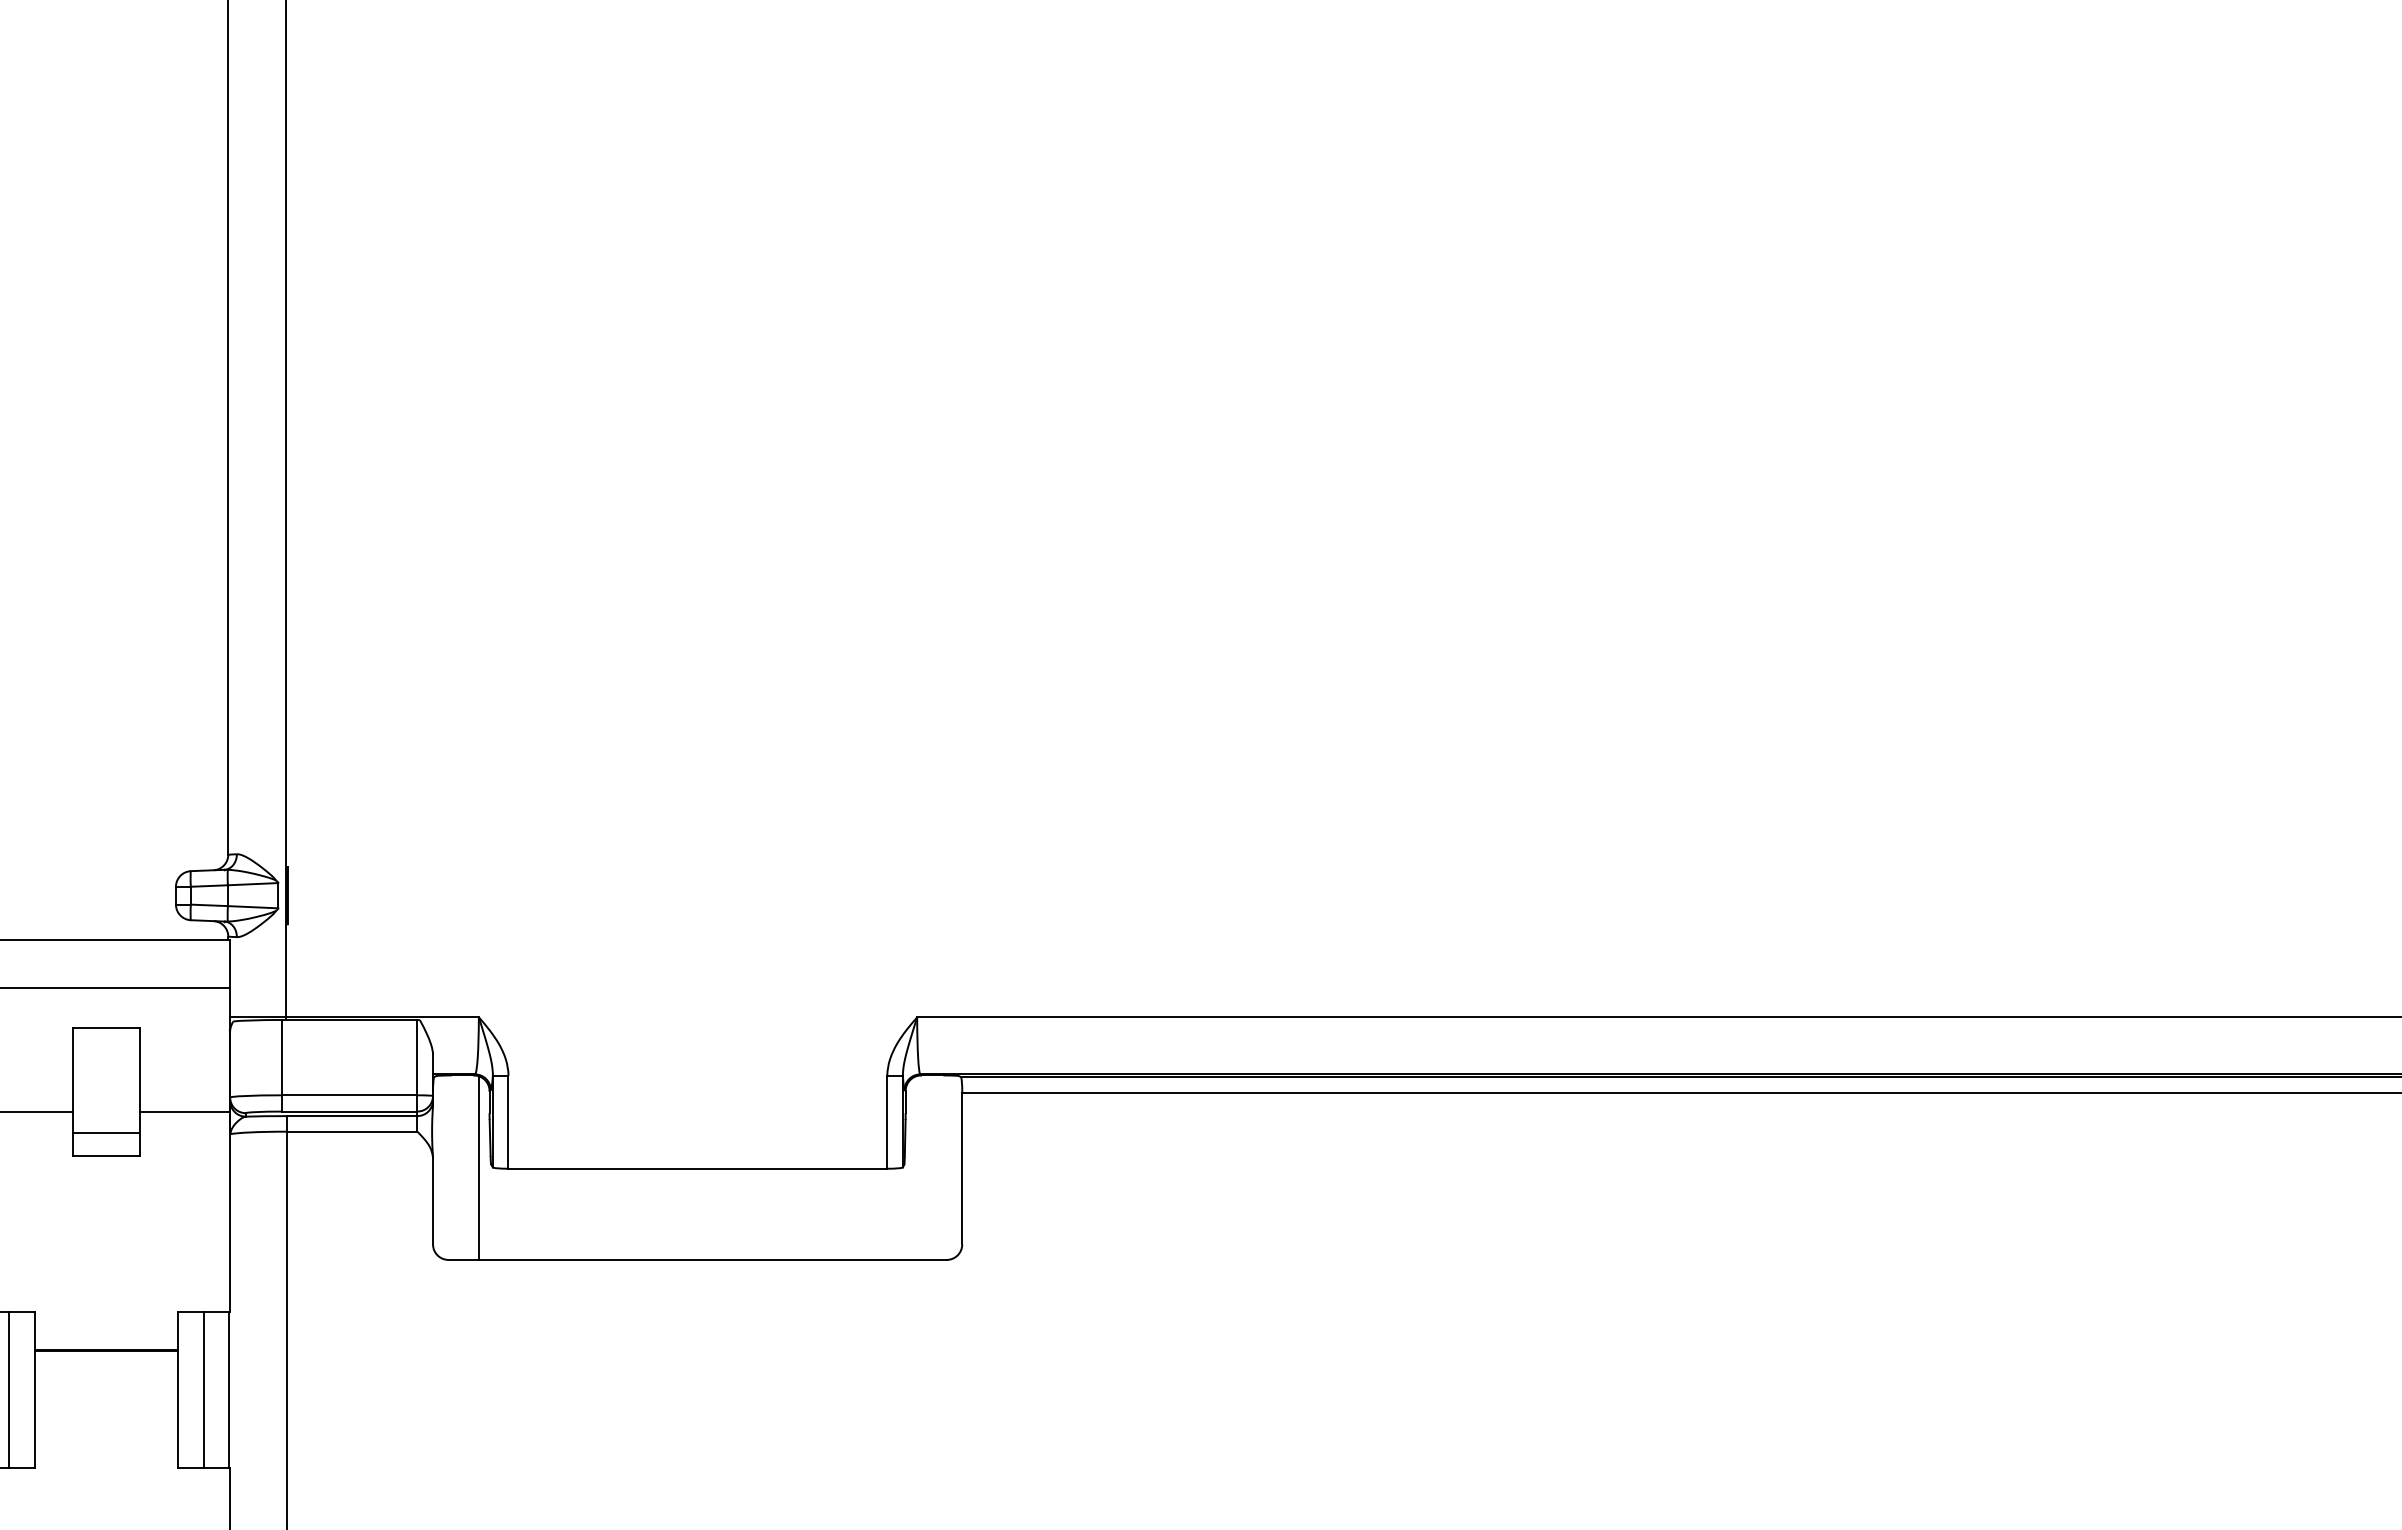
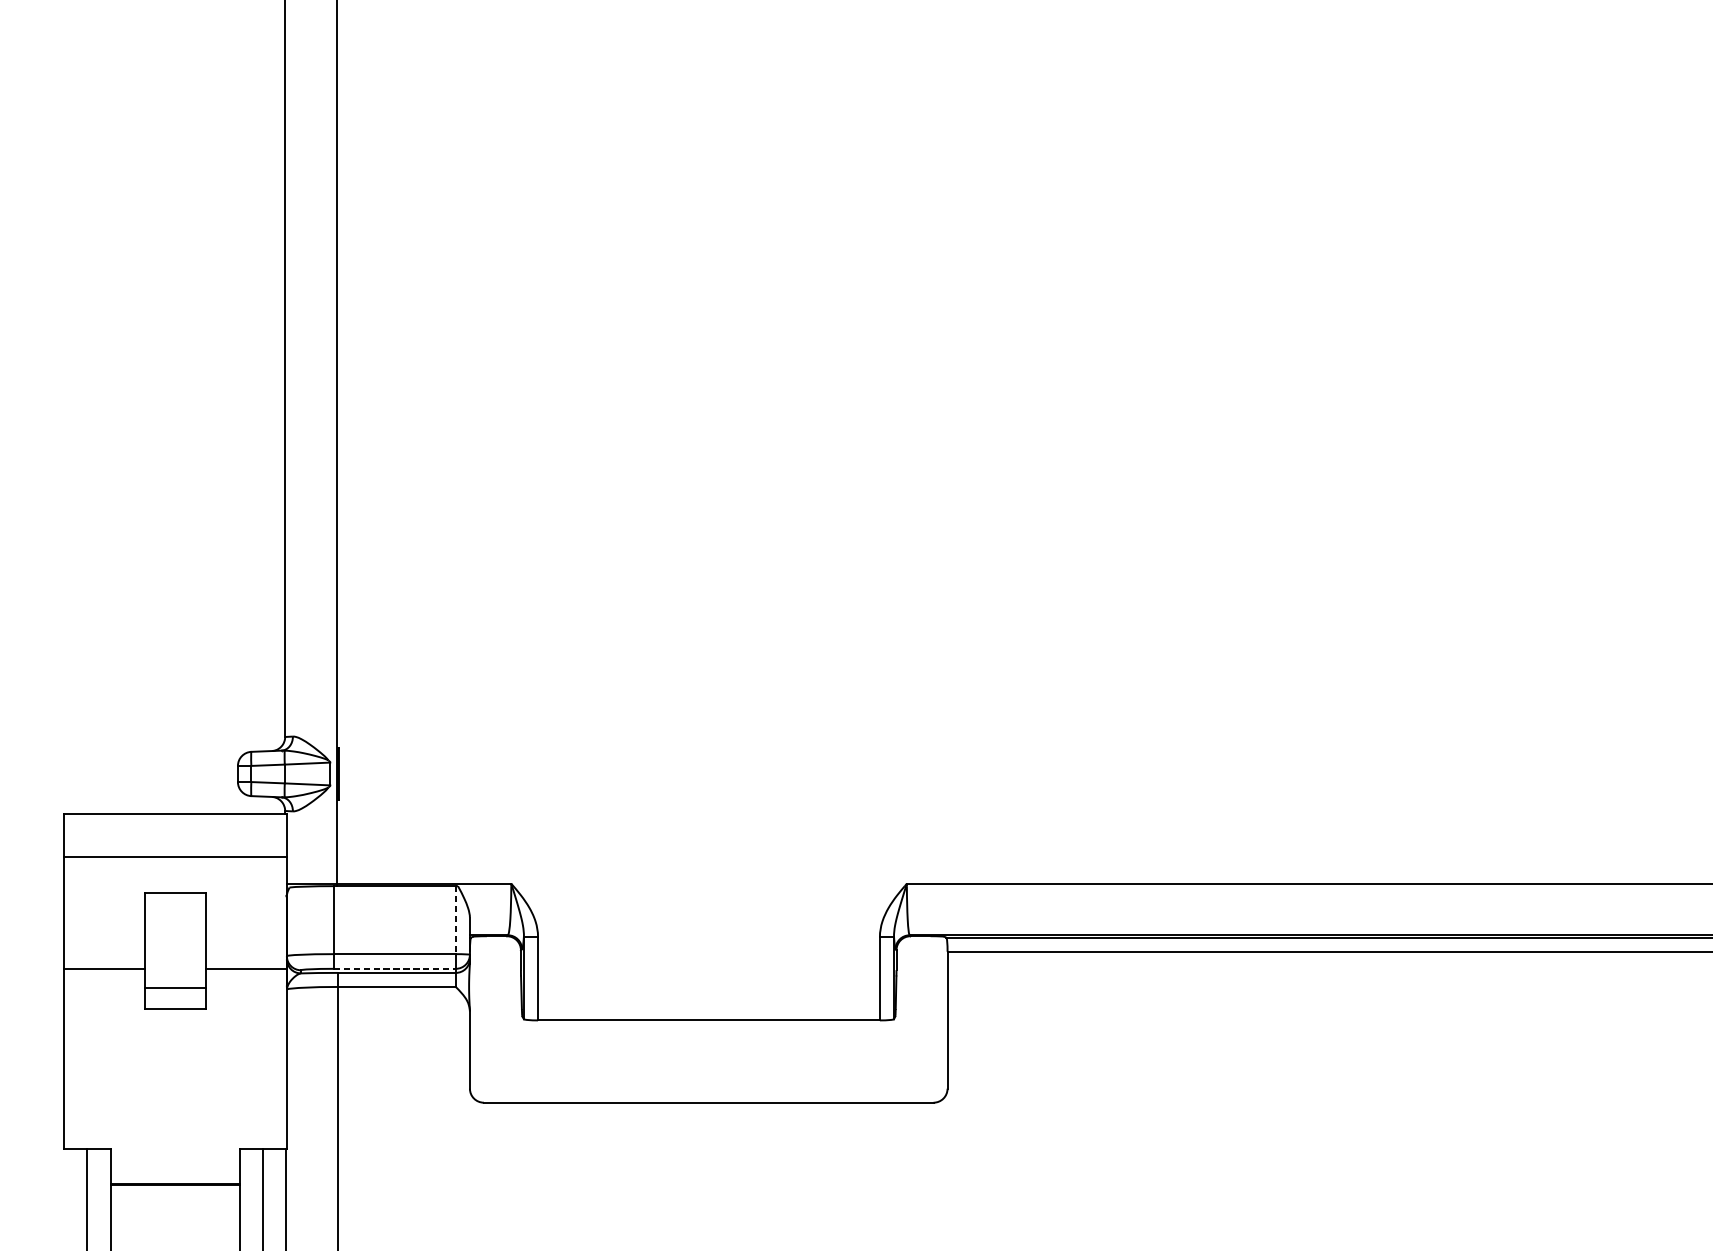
line: (417, 1057) -> (455, 920), solid -> dashed
line: (349, 1111) -> (394, 968), solid -> dashed
line: (478, 1167) -> (510, 1019), removed

